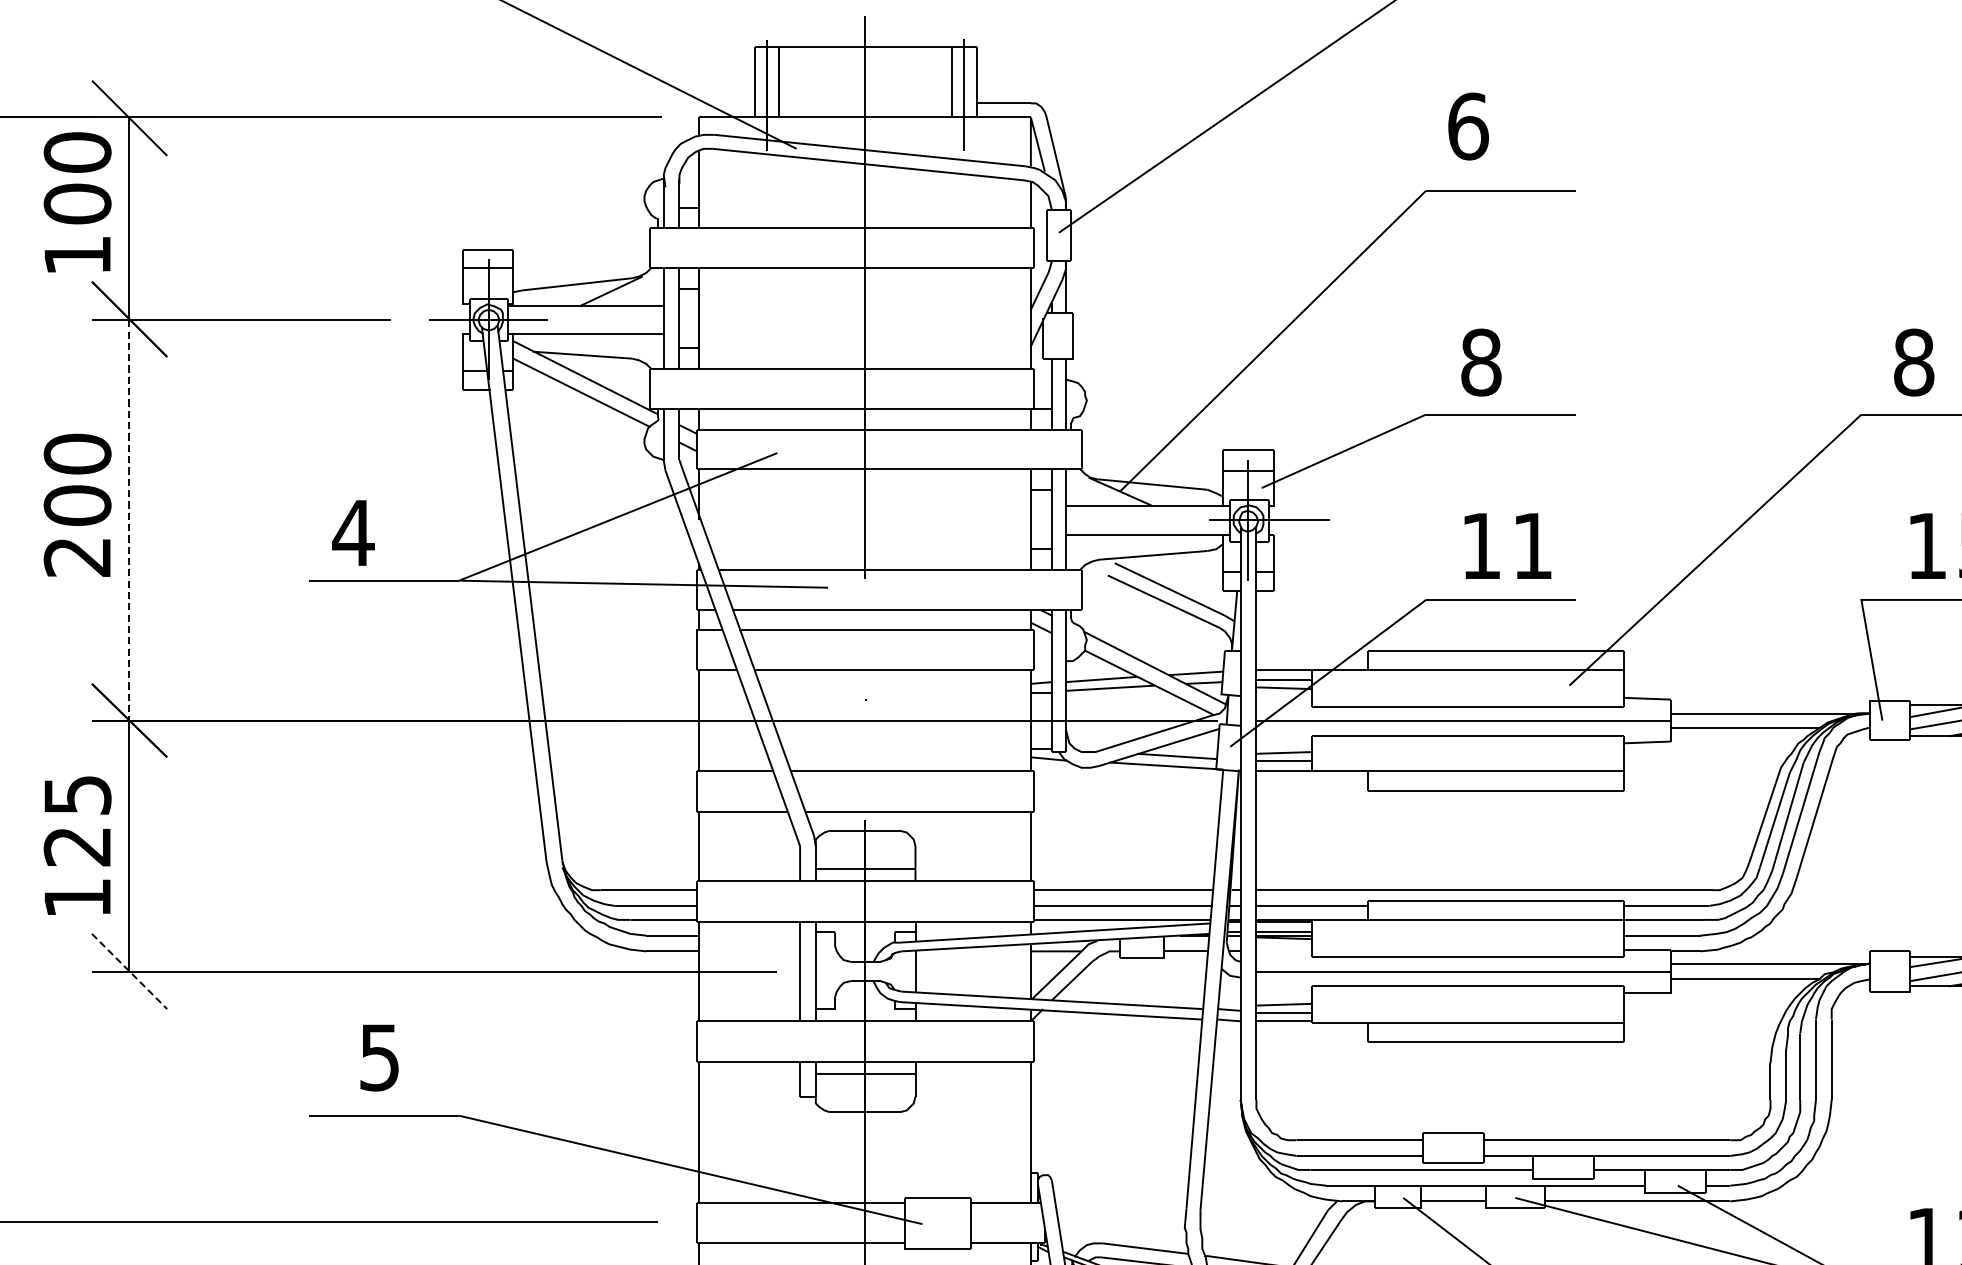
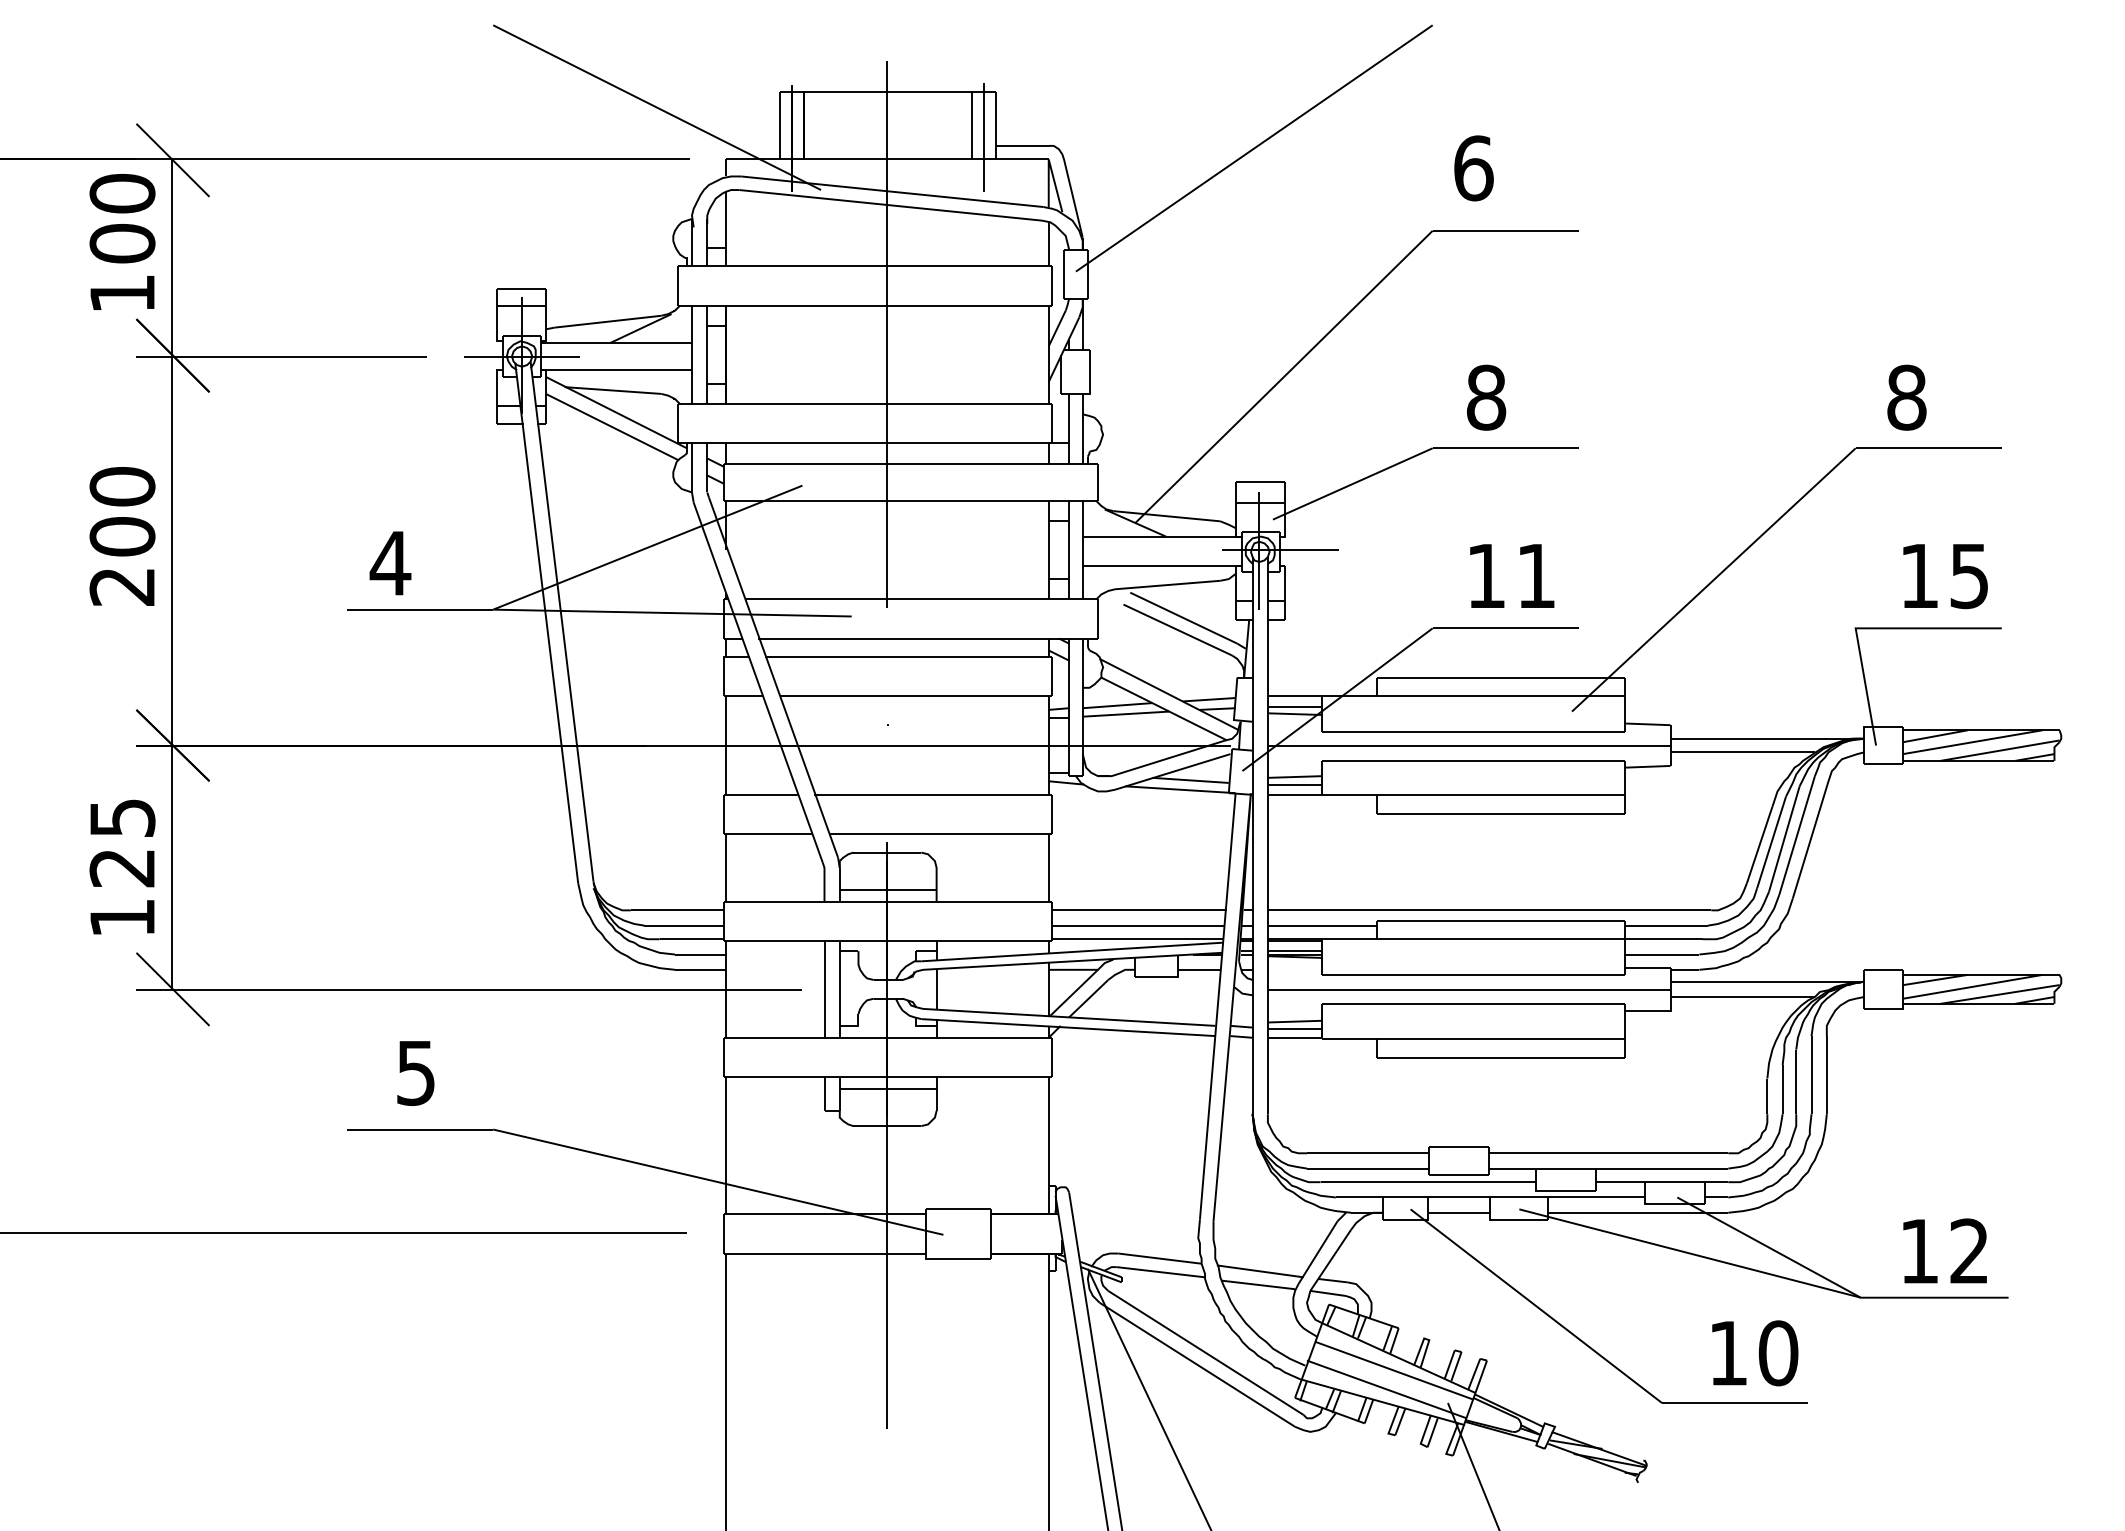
line: (129, 520) -> (172, 551), dashed -> solid
line: (129, 971) -> (172, 989), dashed -> solid

